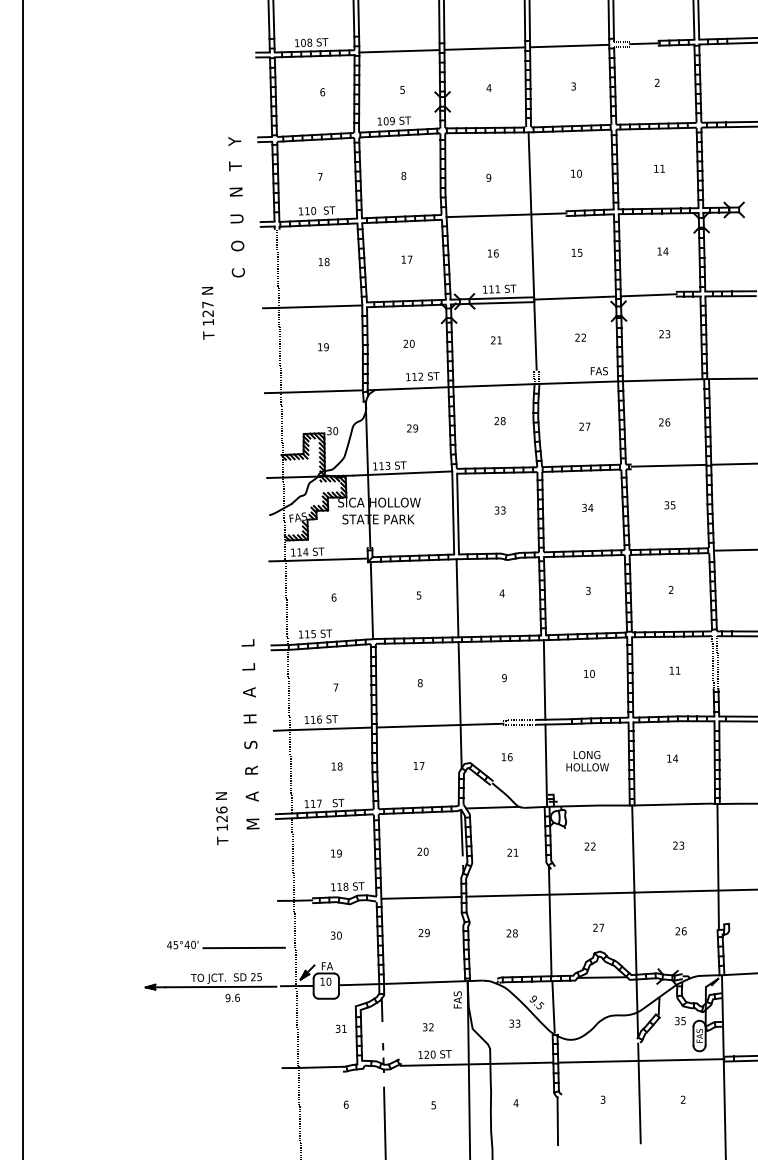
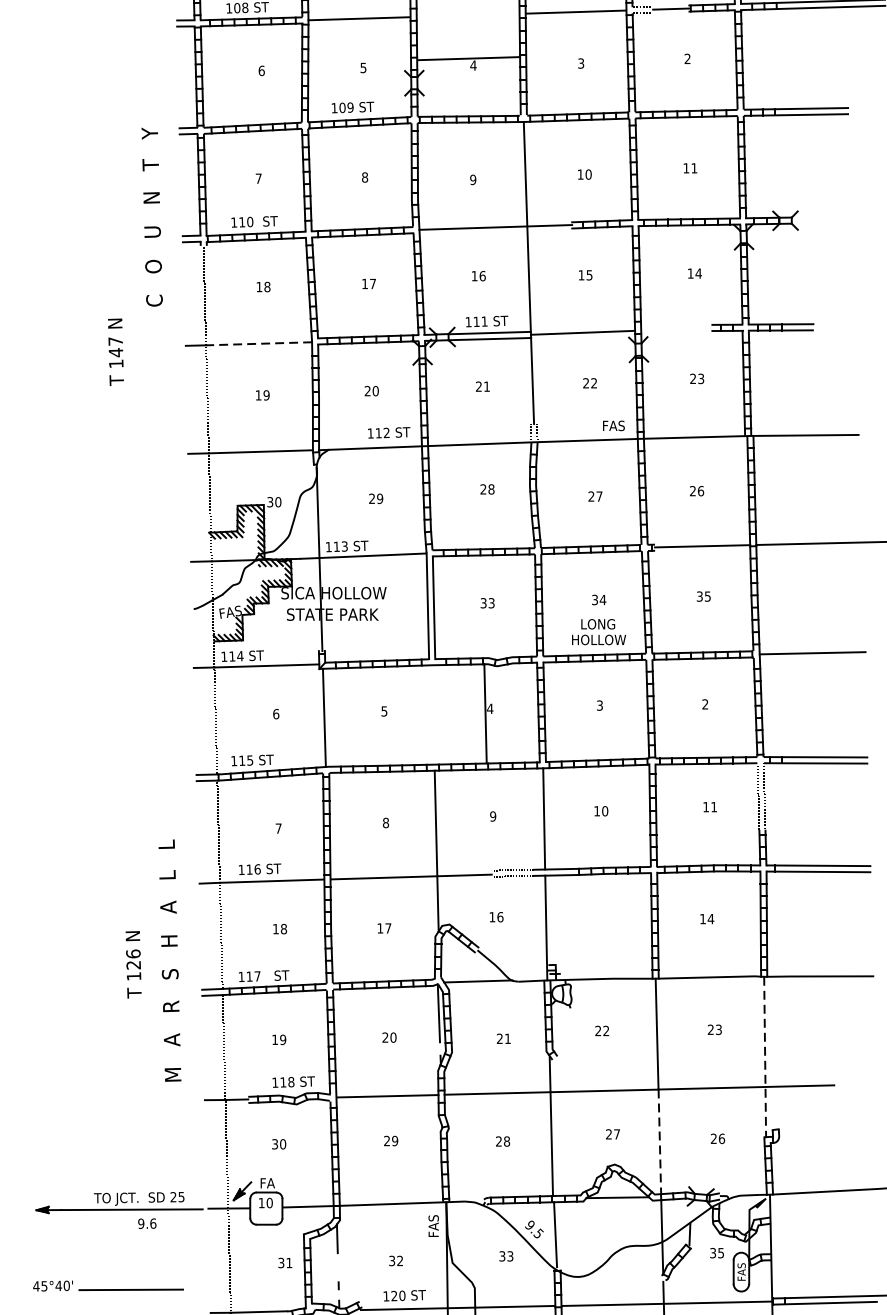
line: (484, 48) -> (468, 58), moved
line: (648, 295) -> (676, 329), removed
line: (320, 306) -> (258, 343), solid -> dashed
text: (207, 313) -> (115, 352), 127 -> 147
line: (457, 598) -> (485, 713), moved
text: (250, 734) -> (169, 960), moved
text: (587, 761) -> (598, 632), moved
text: (221, 818) -> (132, 964), moved
line: (718, 867) -> (765, 1057), solid -> dashed
line: (635, 934) -> (659, 1142), solid -> dashed
part: (226, 944) -> (108, 1285), moved

